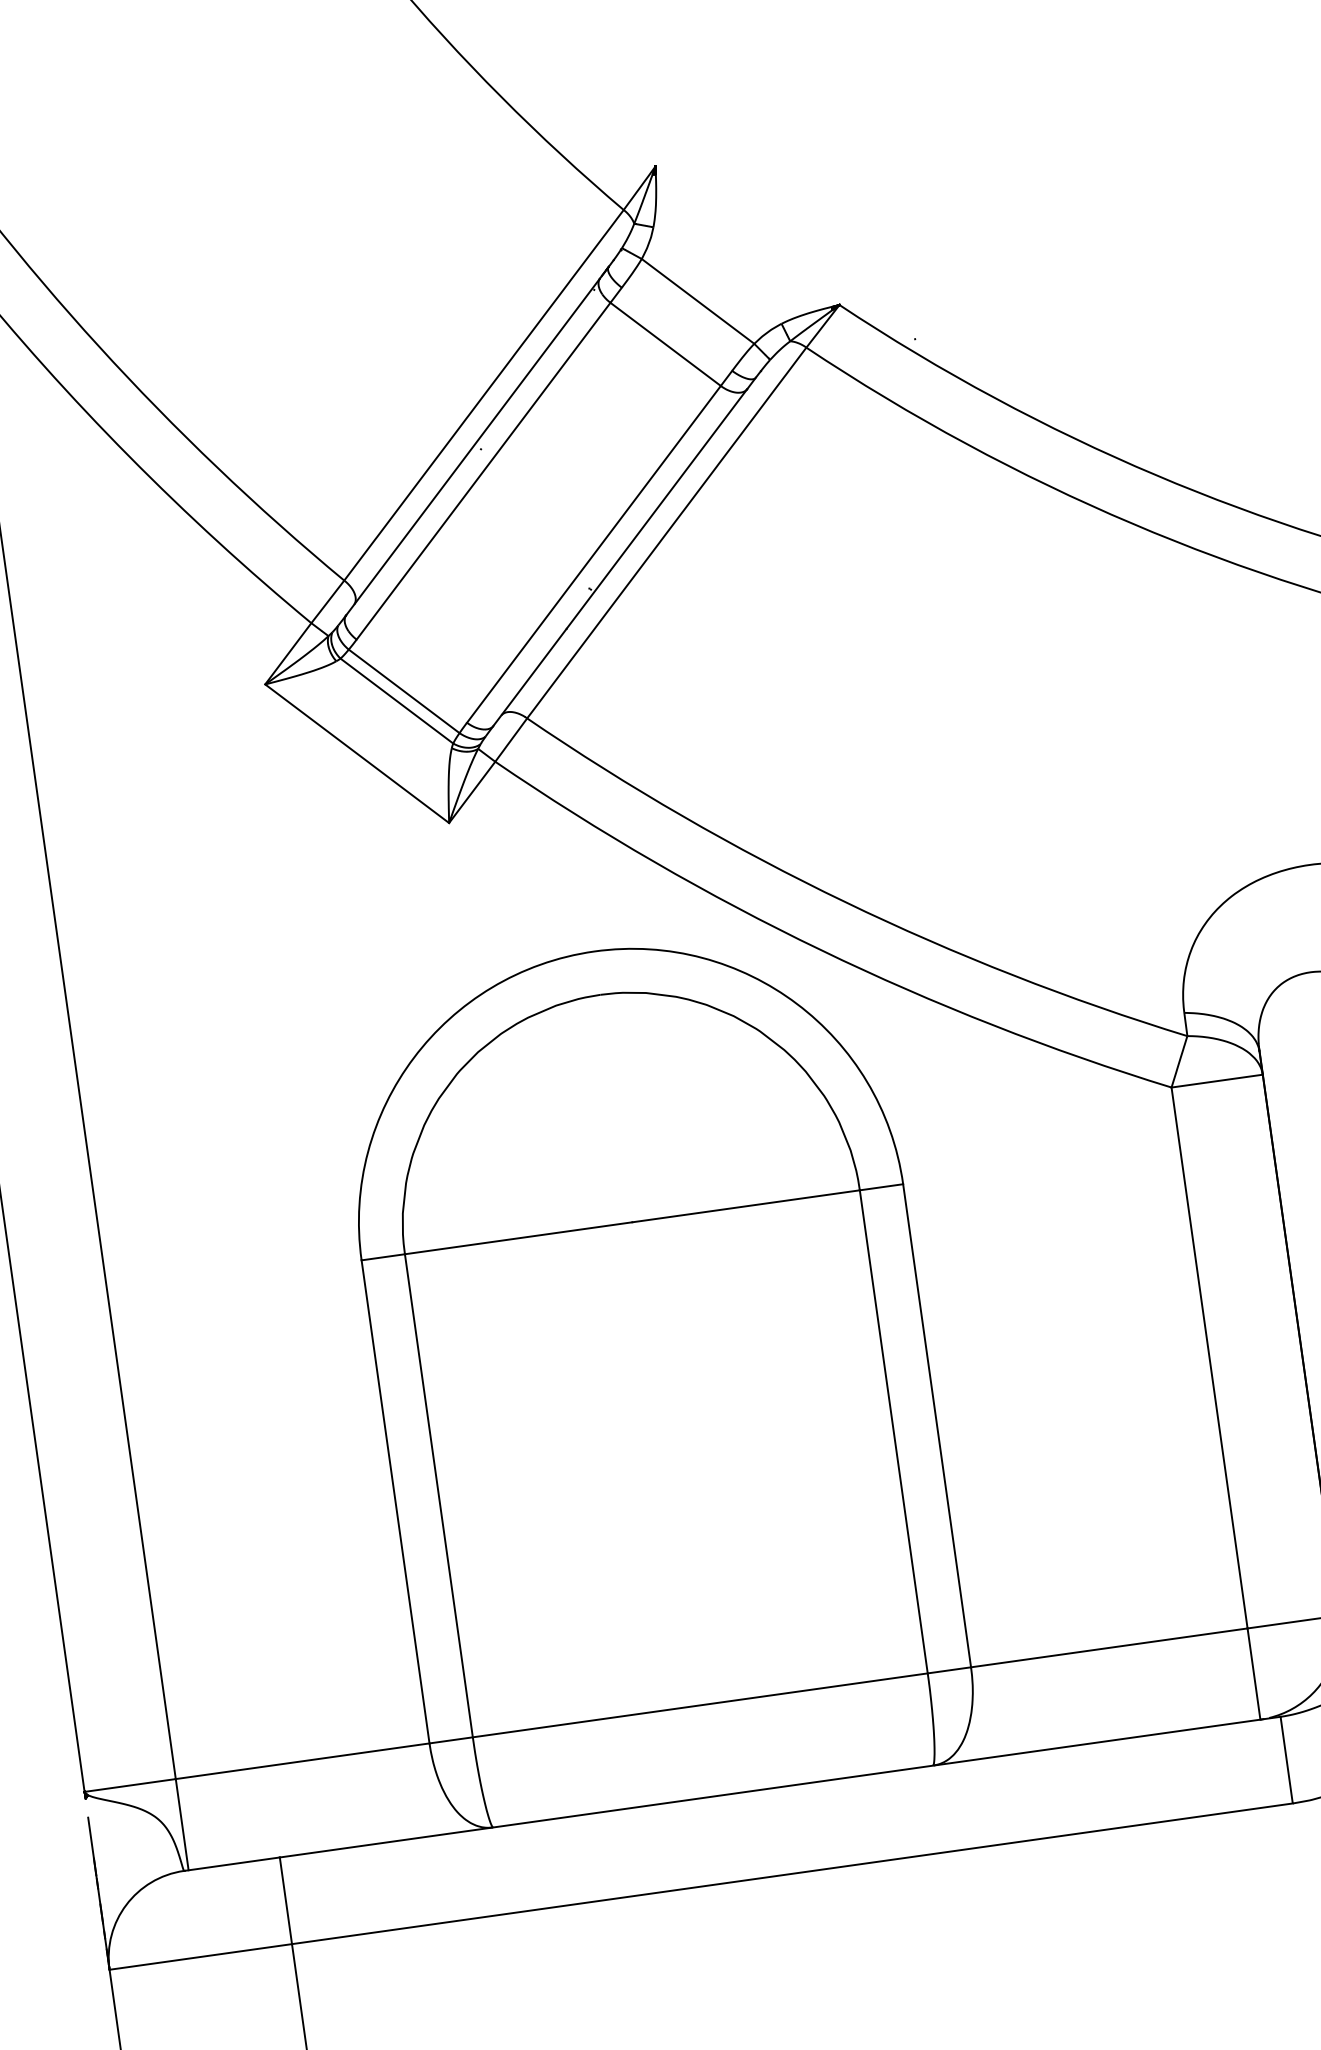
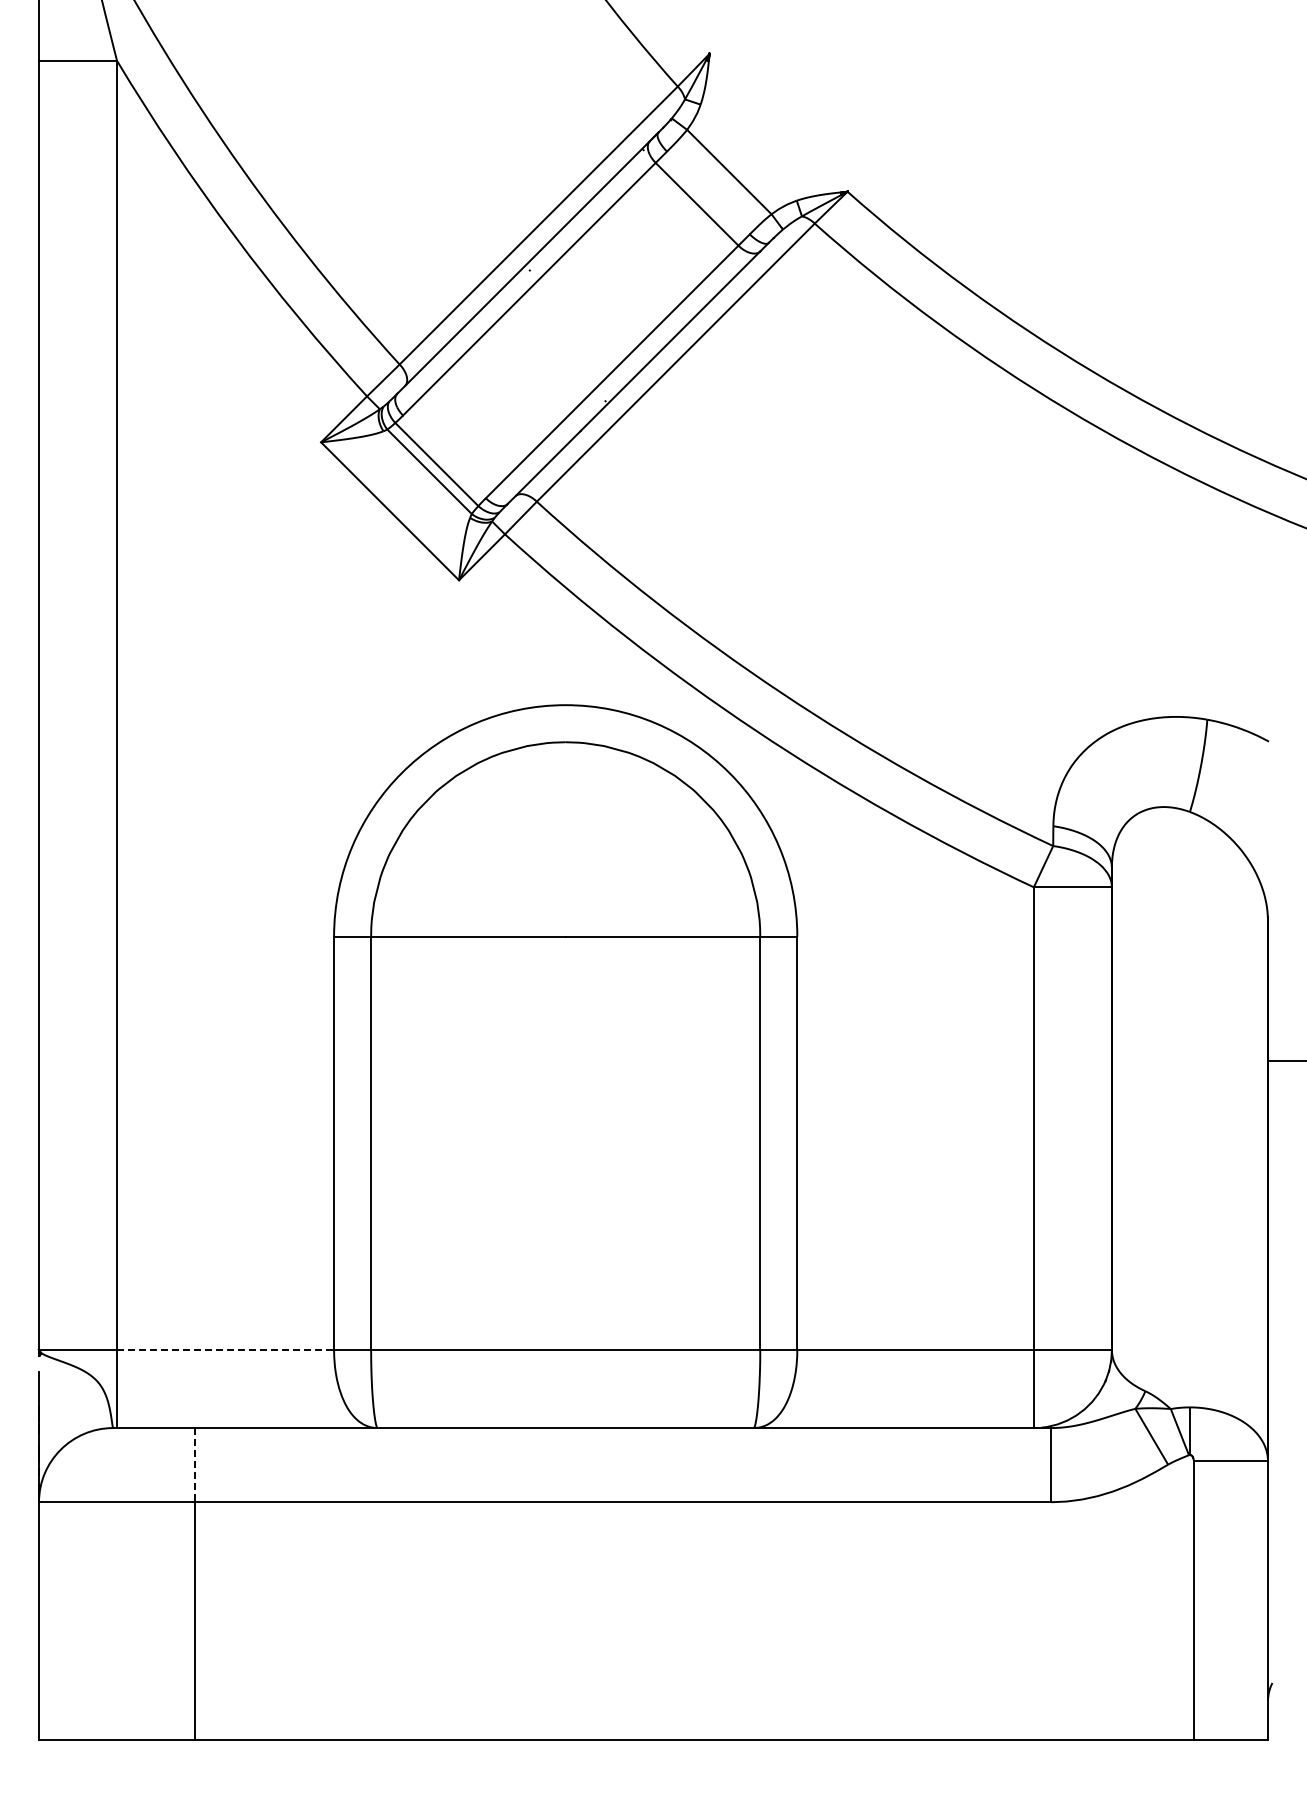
line: (302, 1761) -> (225, 1350), solid -> dashed
line: (286, 1901) -> (195, 1465), solid -> dashed

